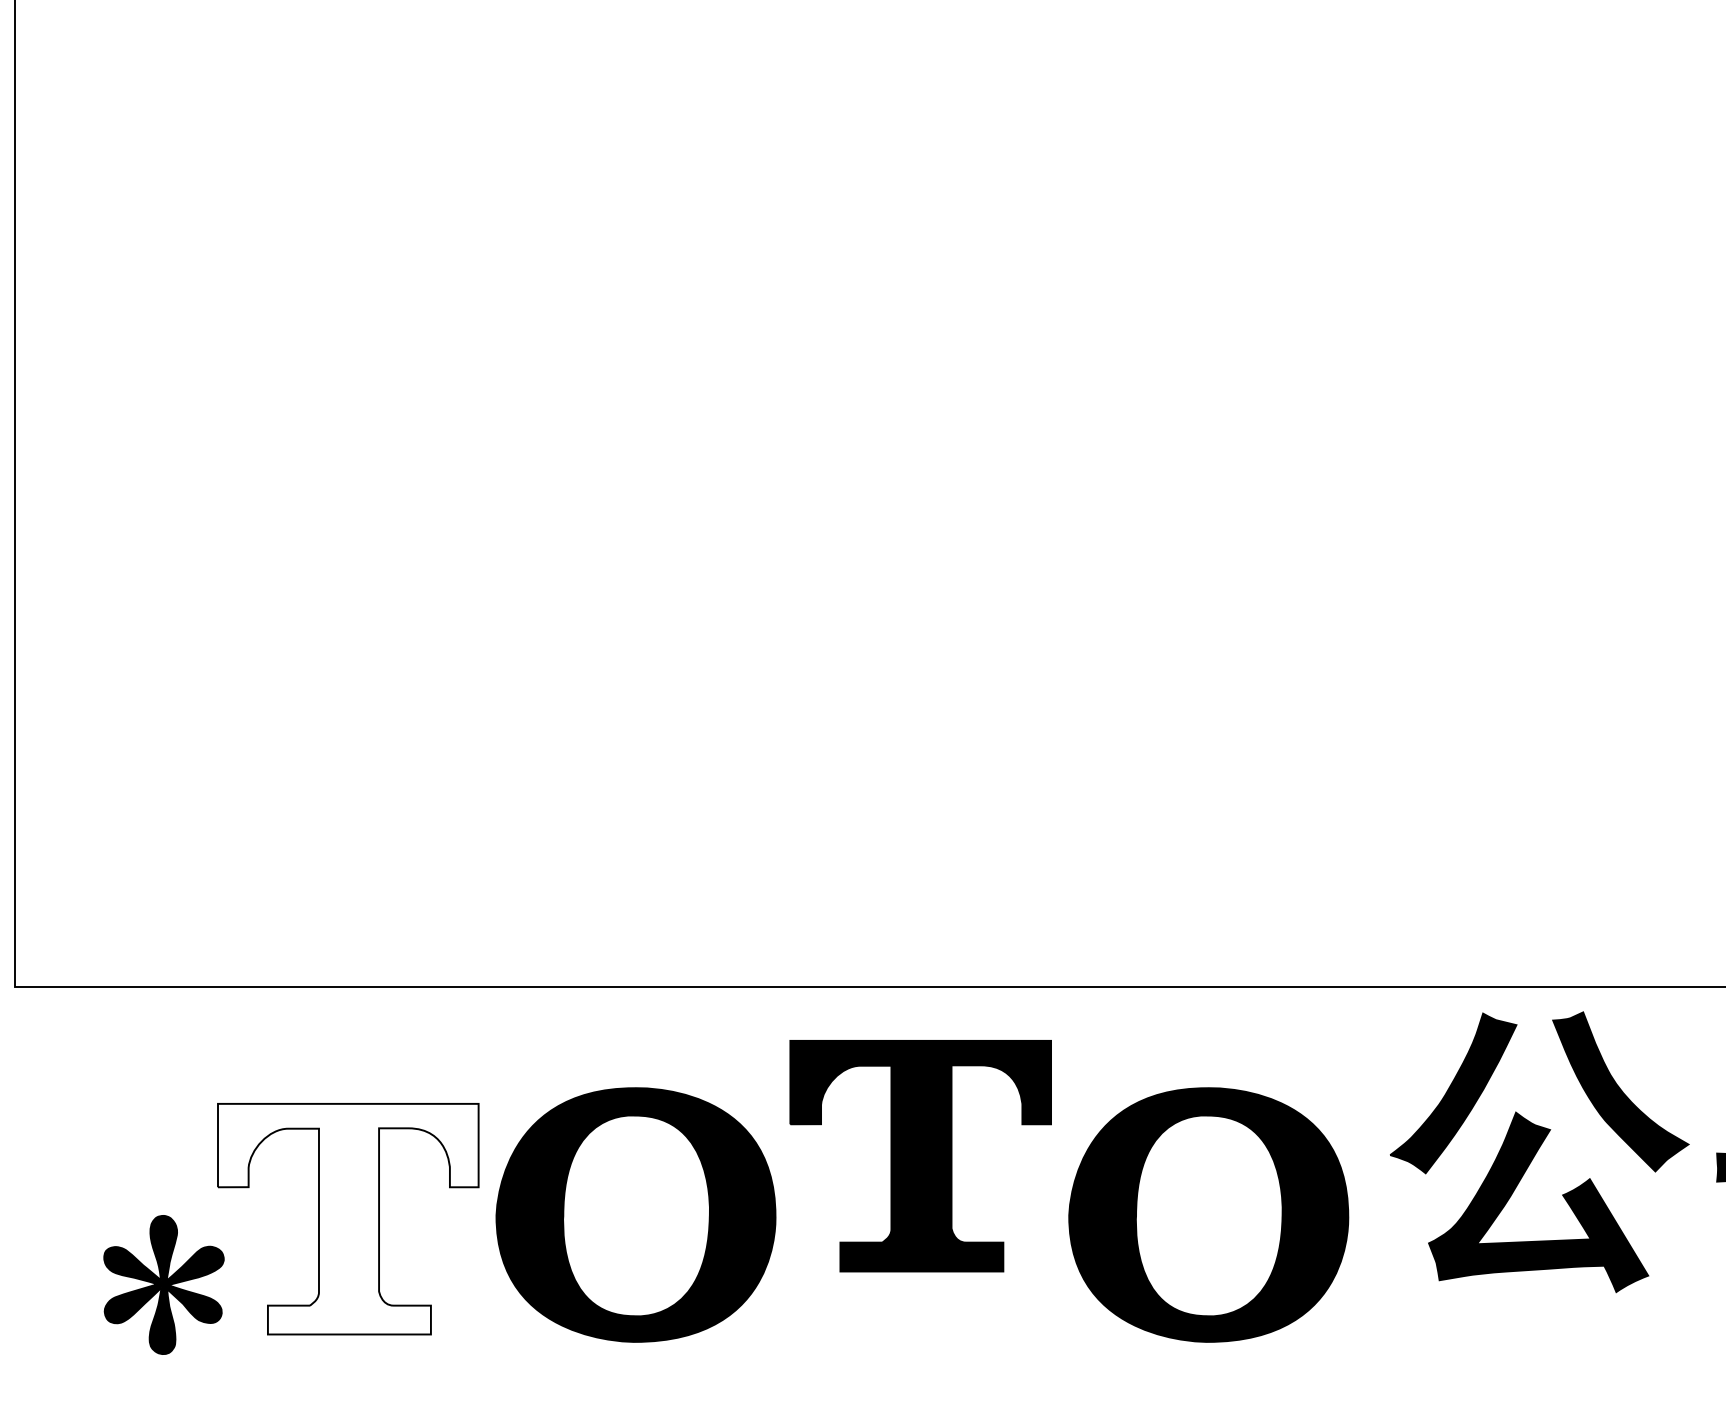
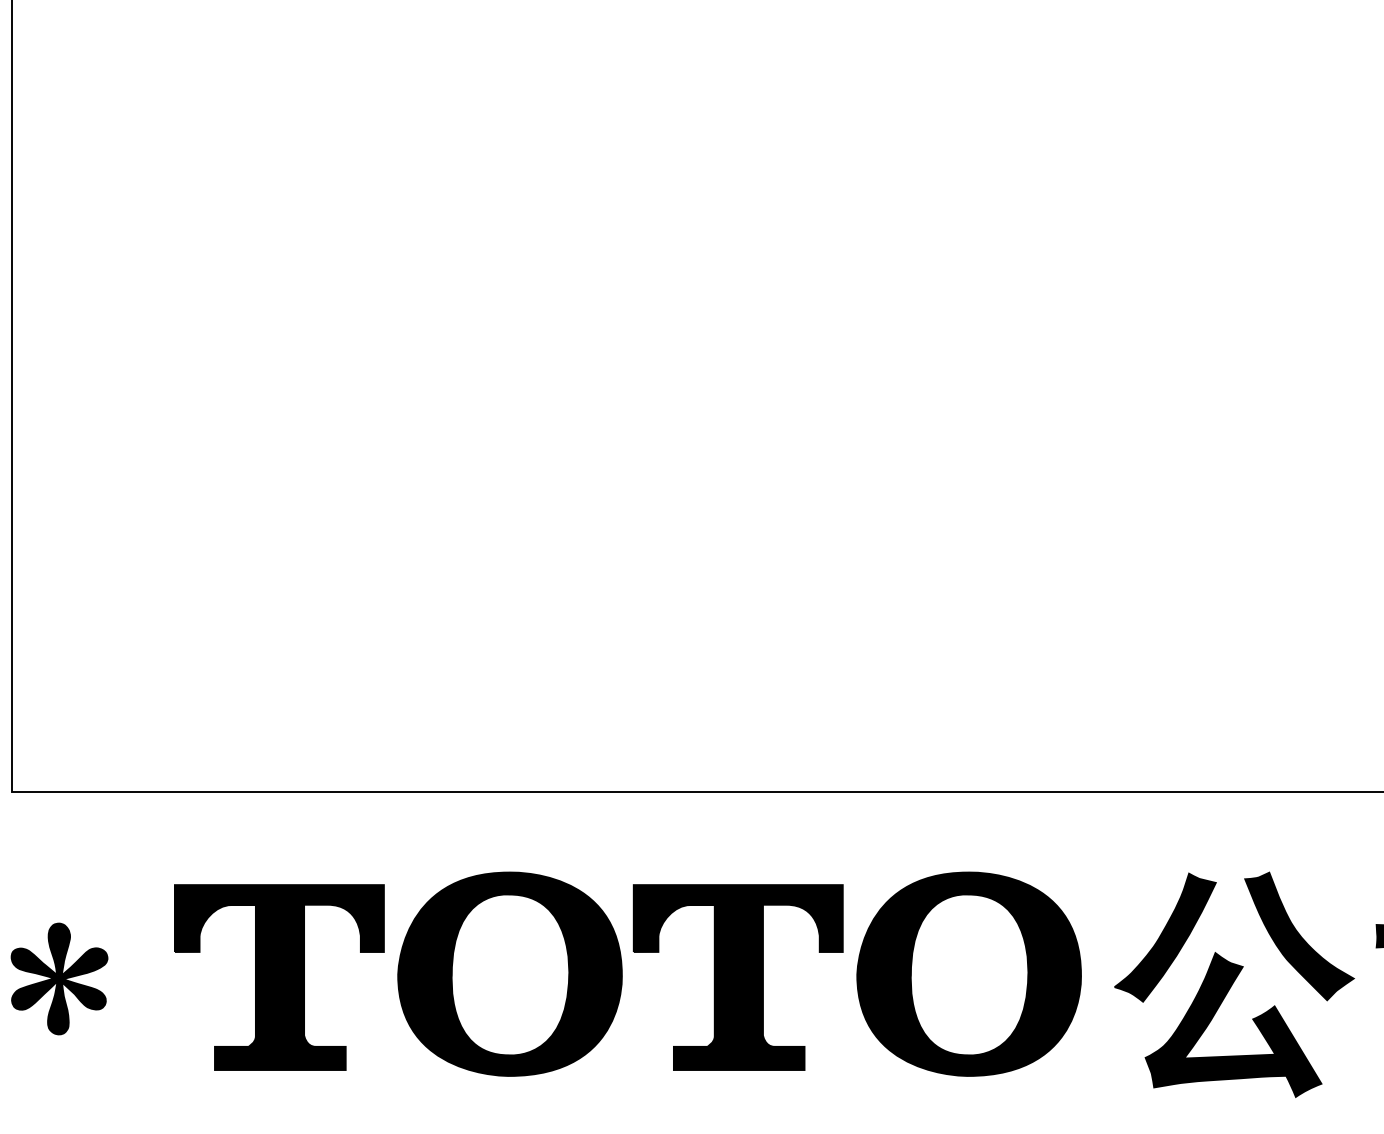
part: (1539, 1152) -> (1234, 985), moved
part: (920, 1156) -> (738, 977), moved
fill: (348, 1218) -> (279, 977), added
part: (163, 1284) -> (59, 978), moved

